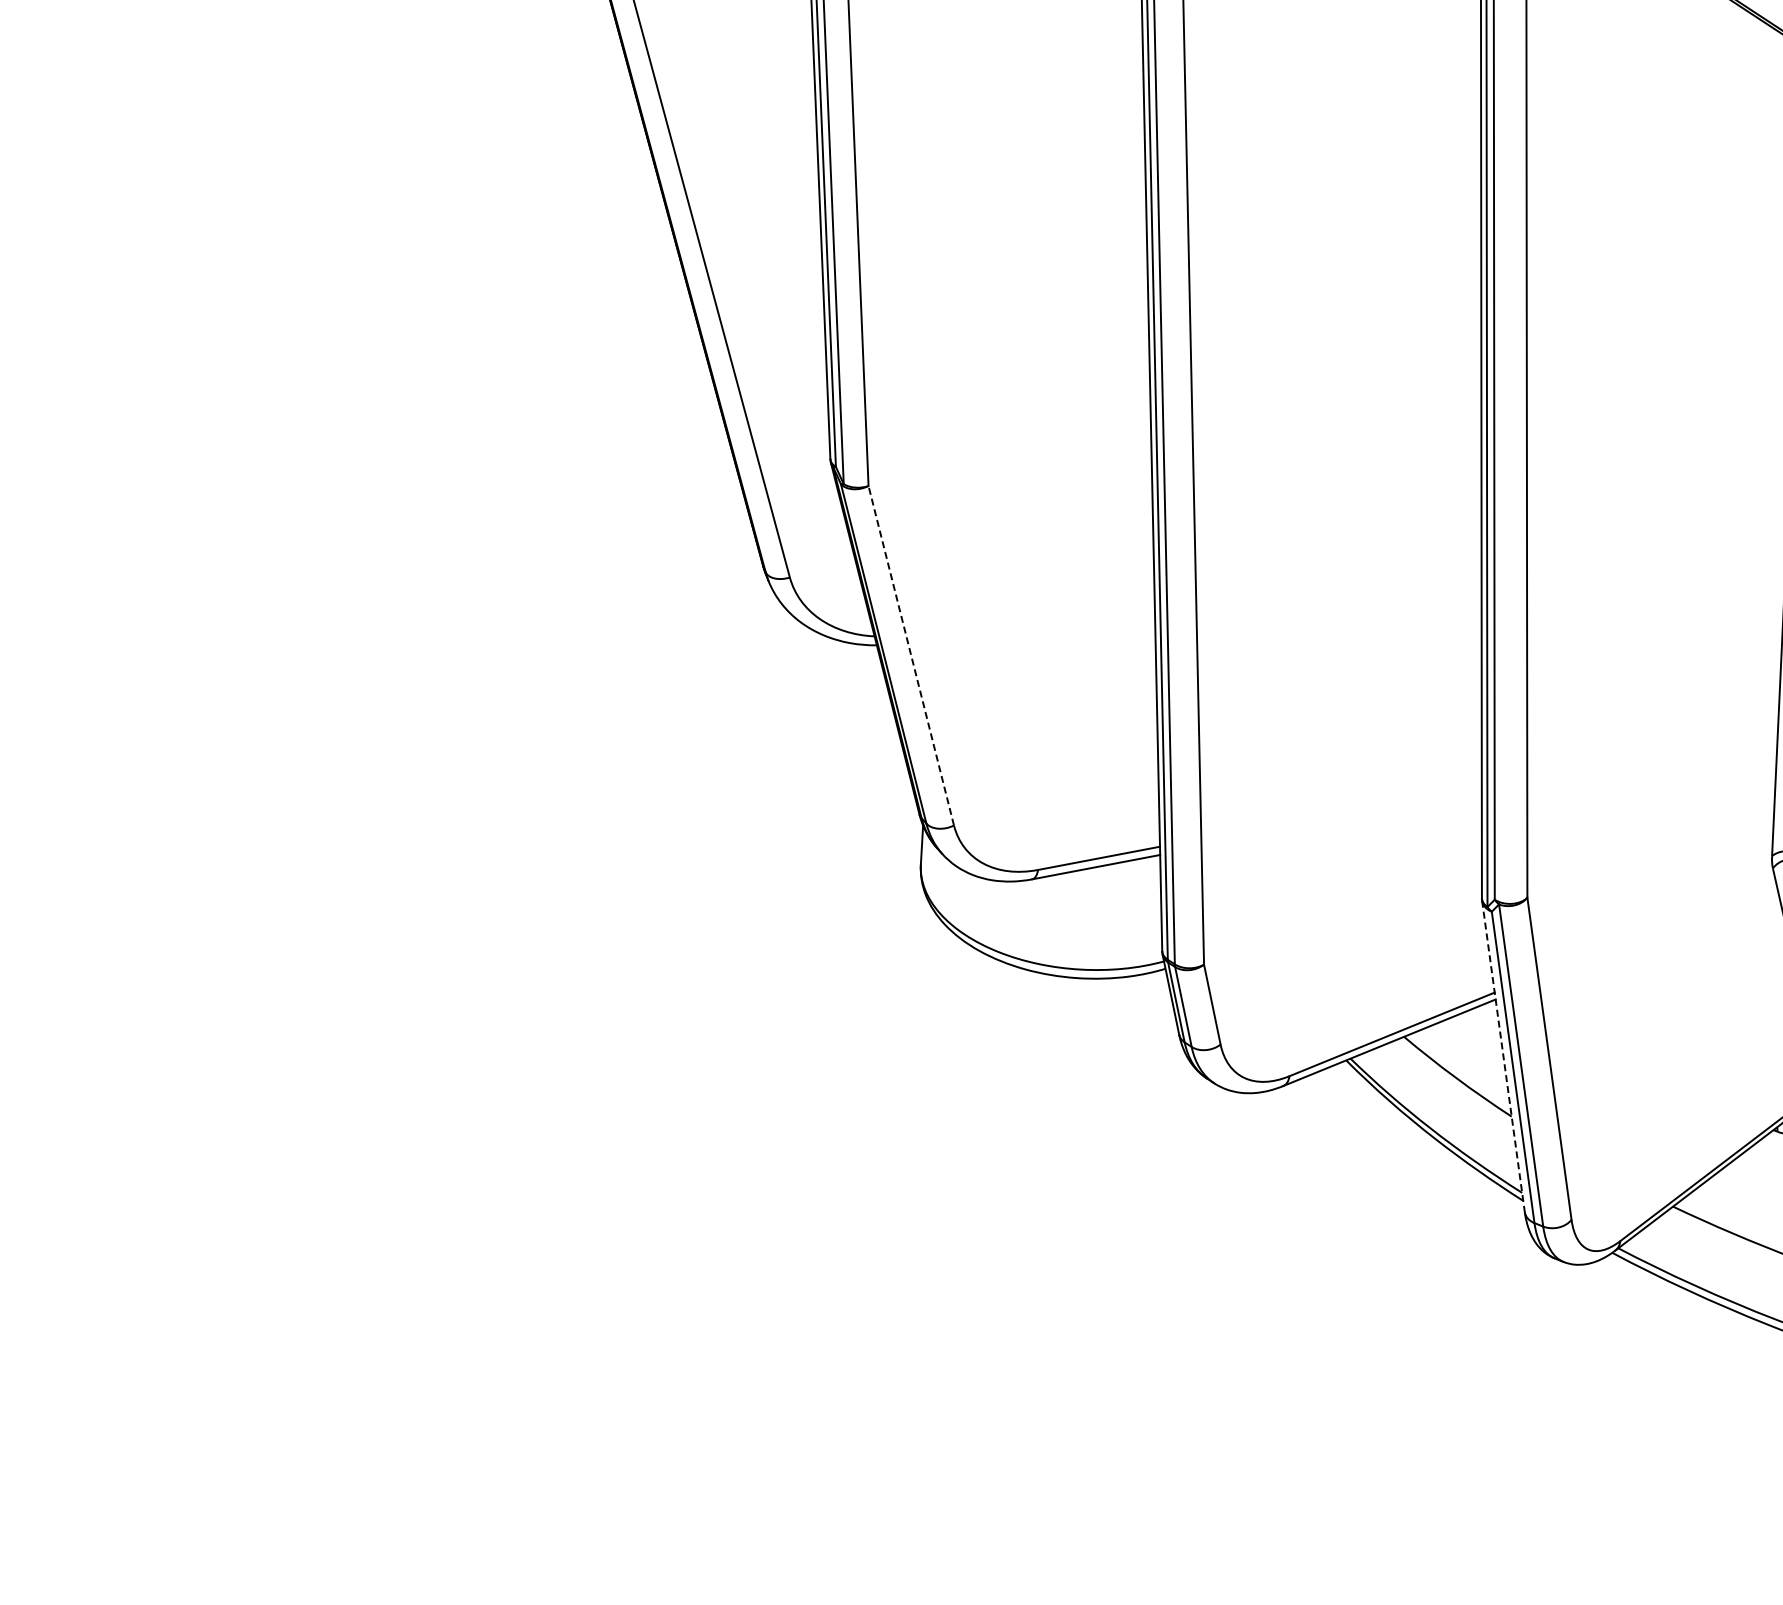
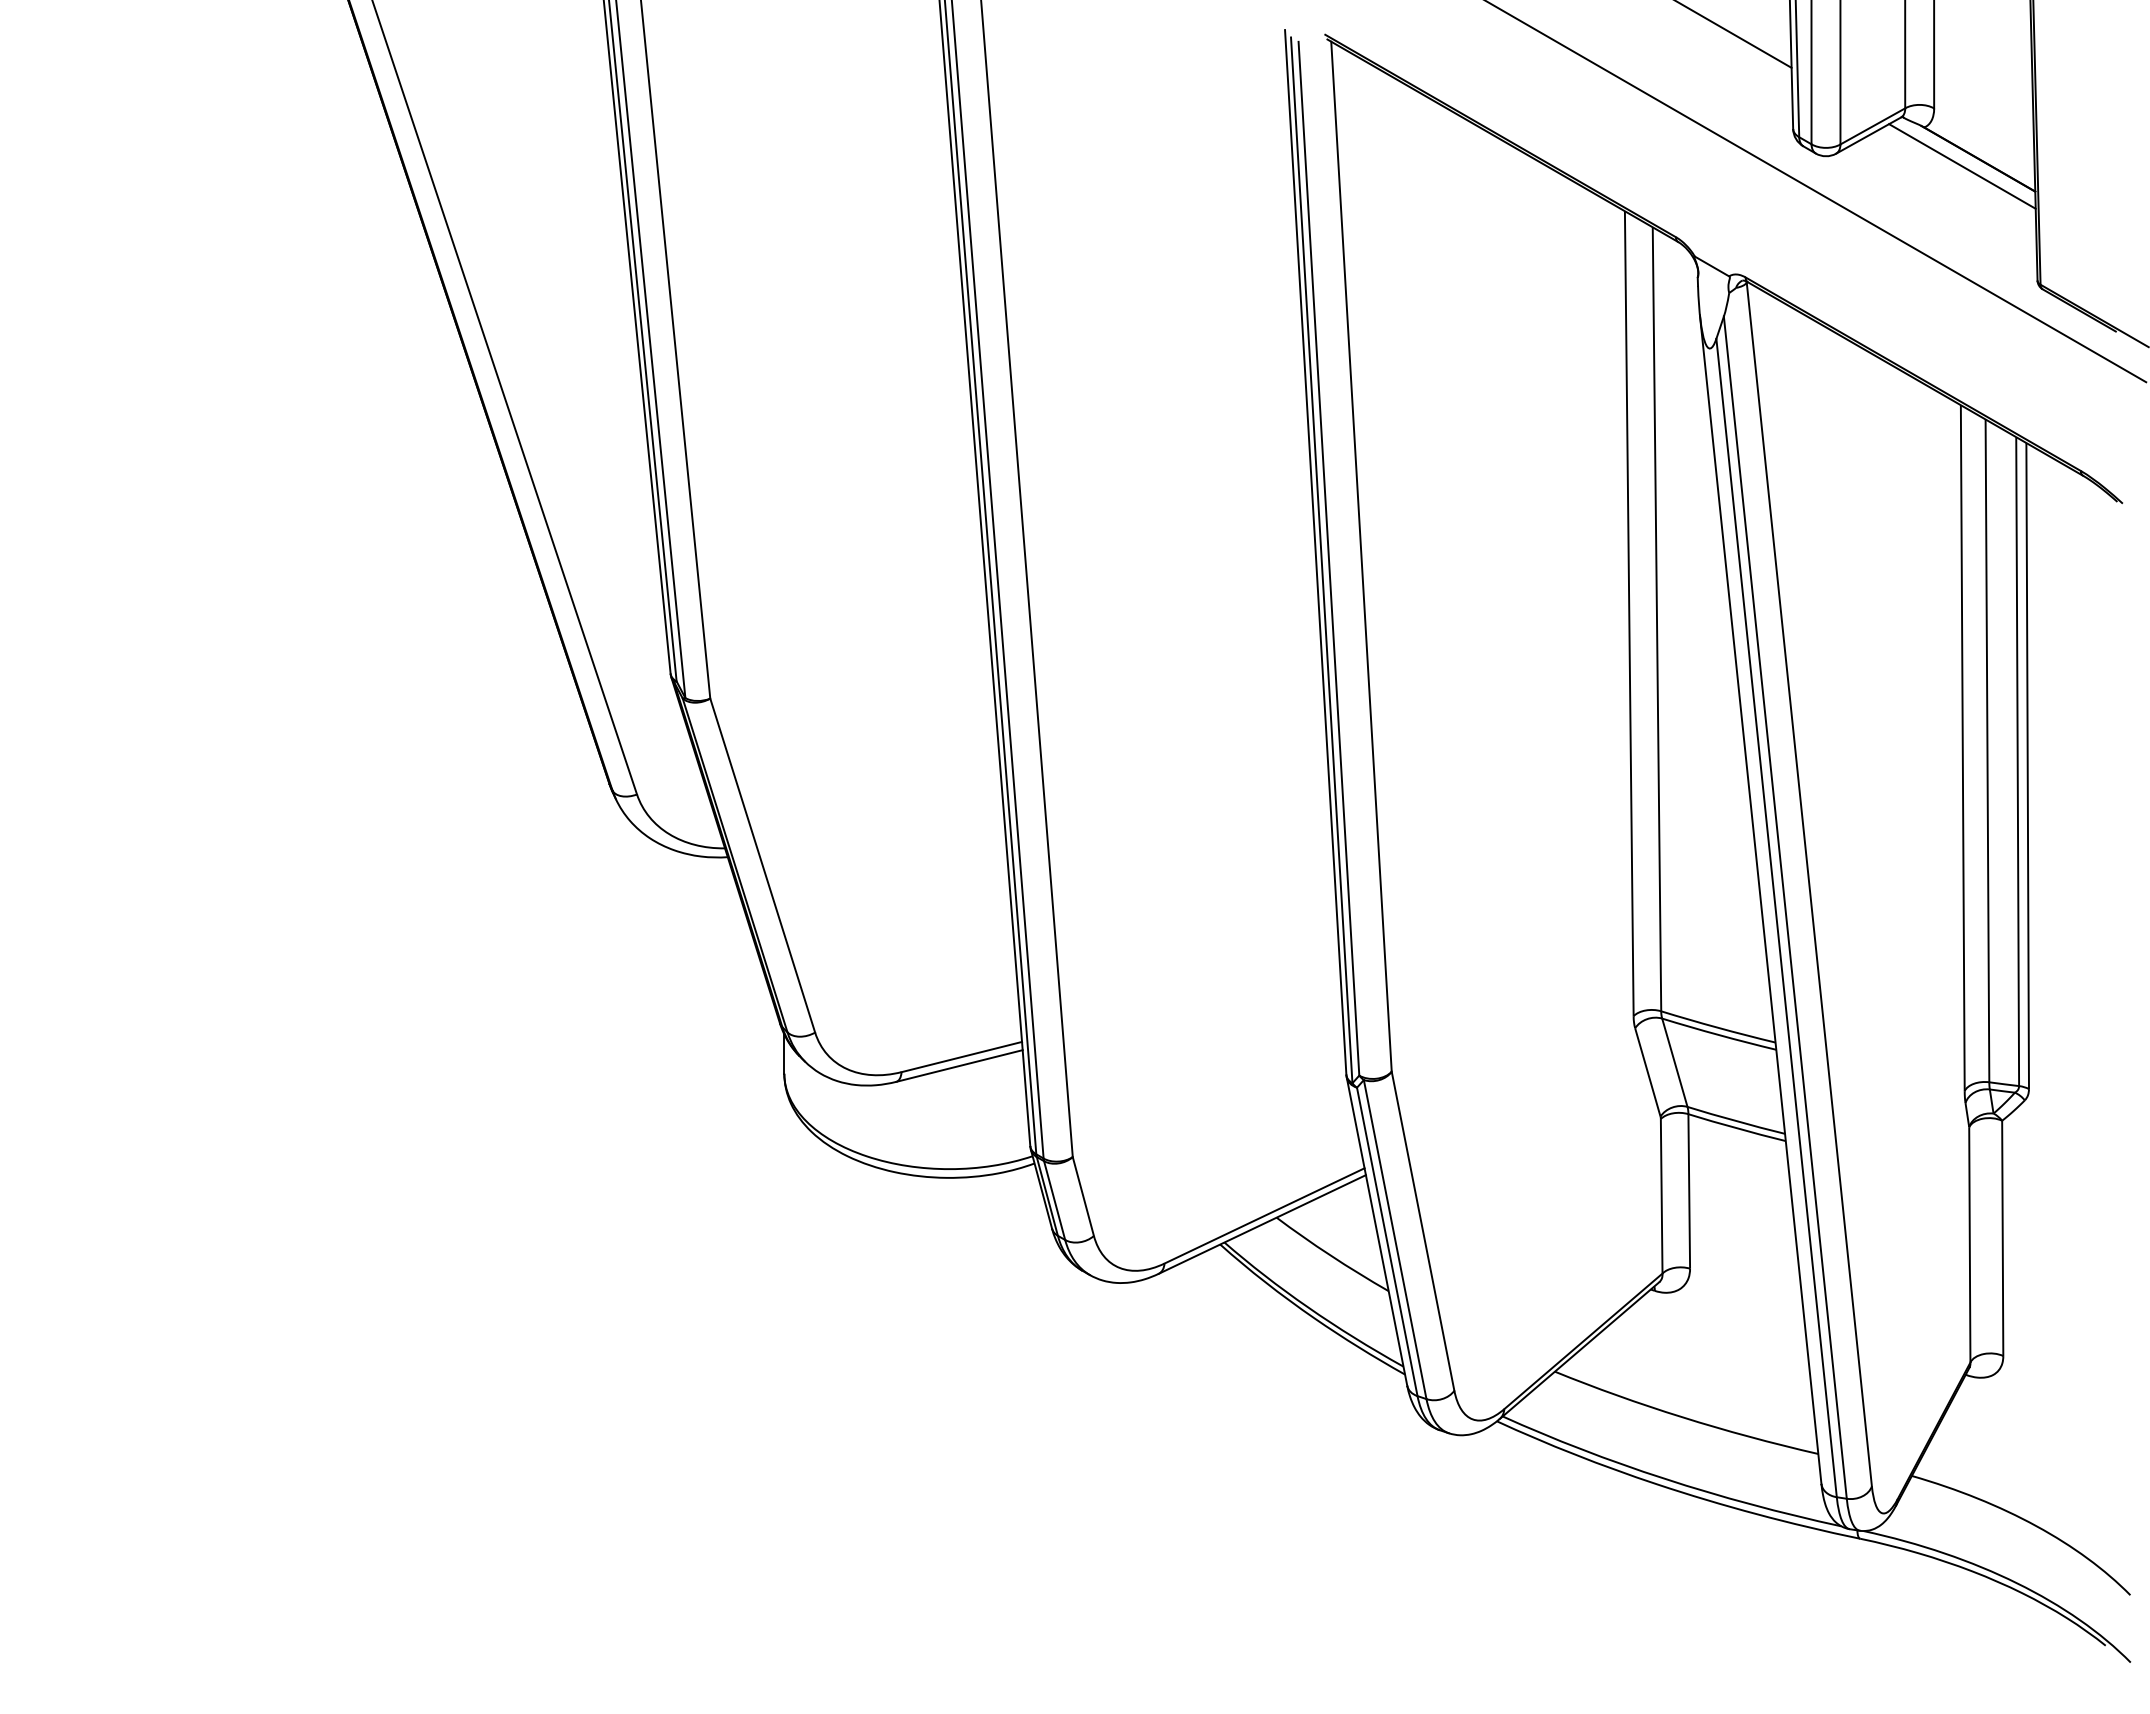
line: (911, 655) -> (762, 865), dashed -> solid
line: (1503, 1057) -> (1377, 1232), dashed -> solid

